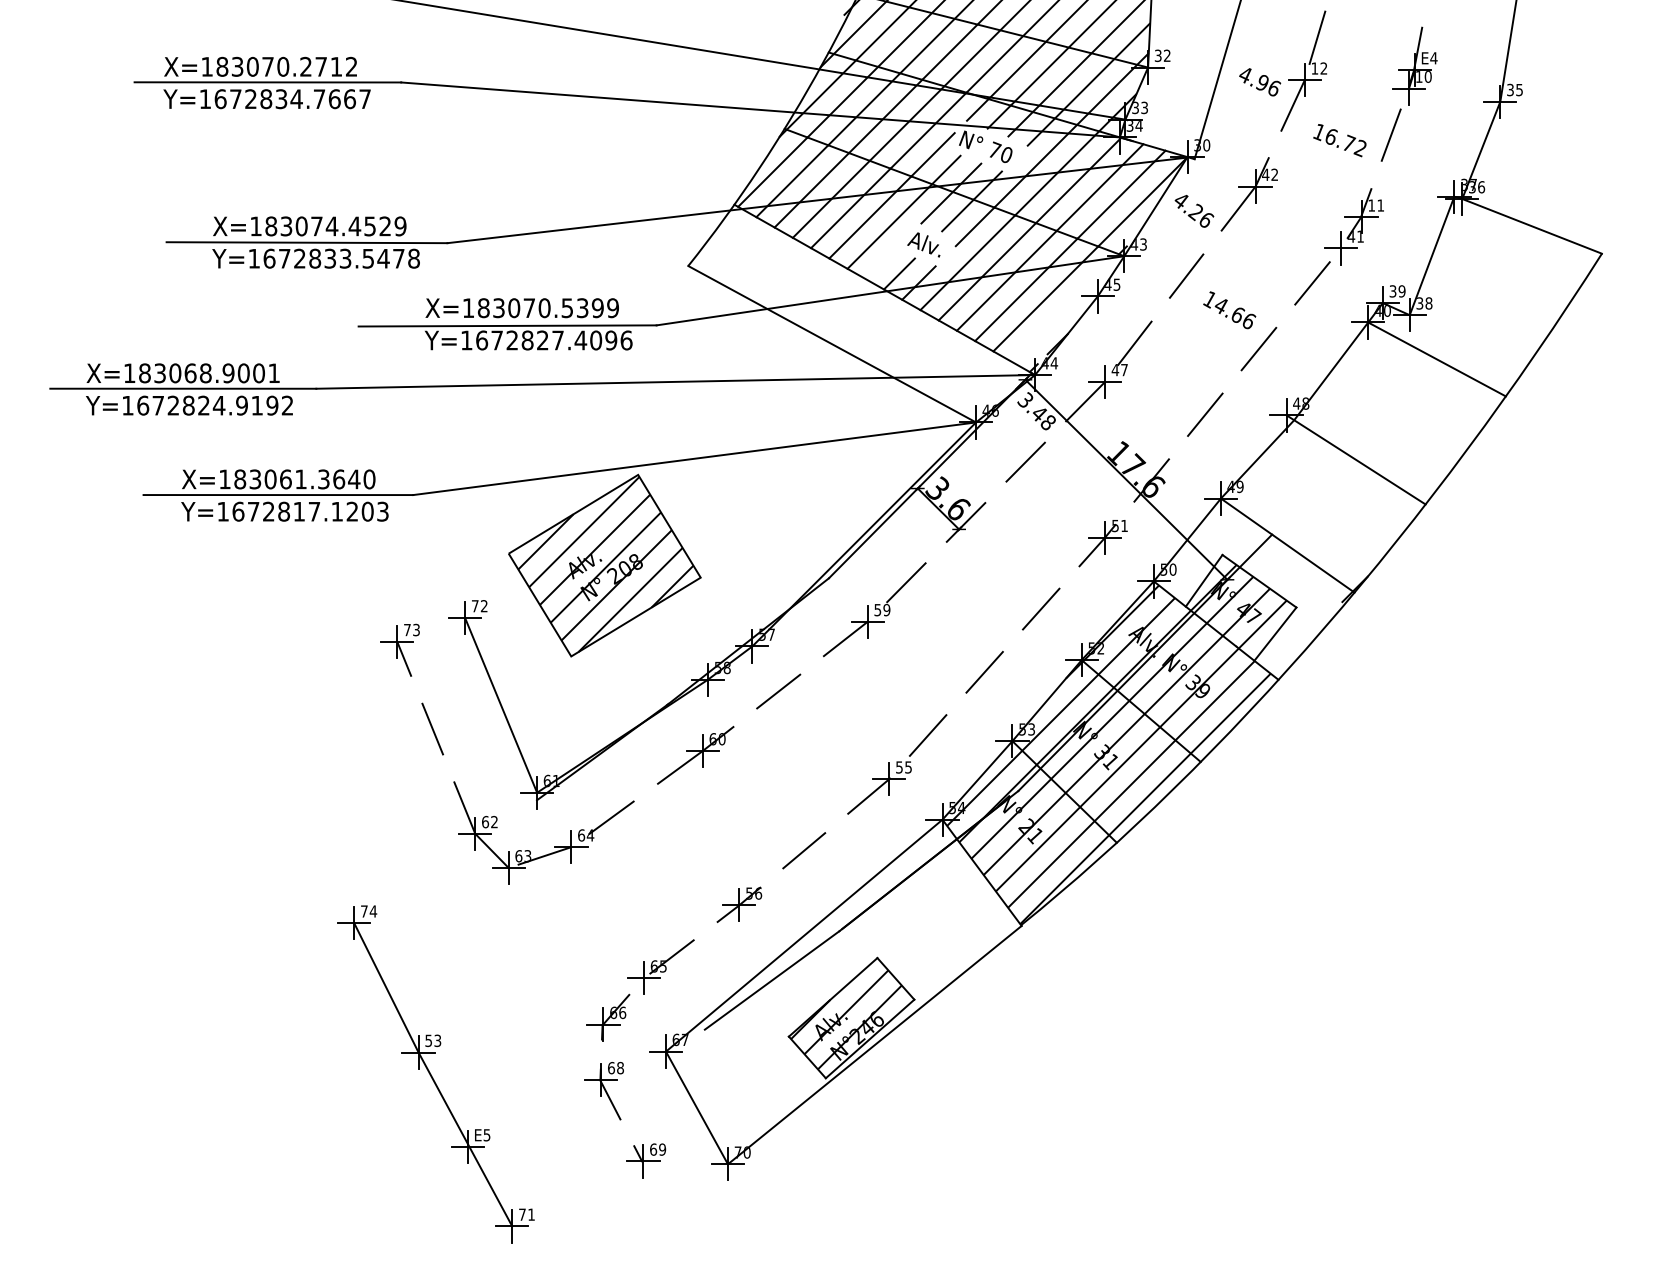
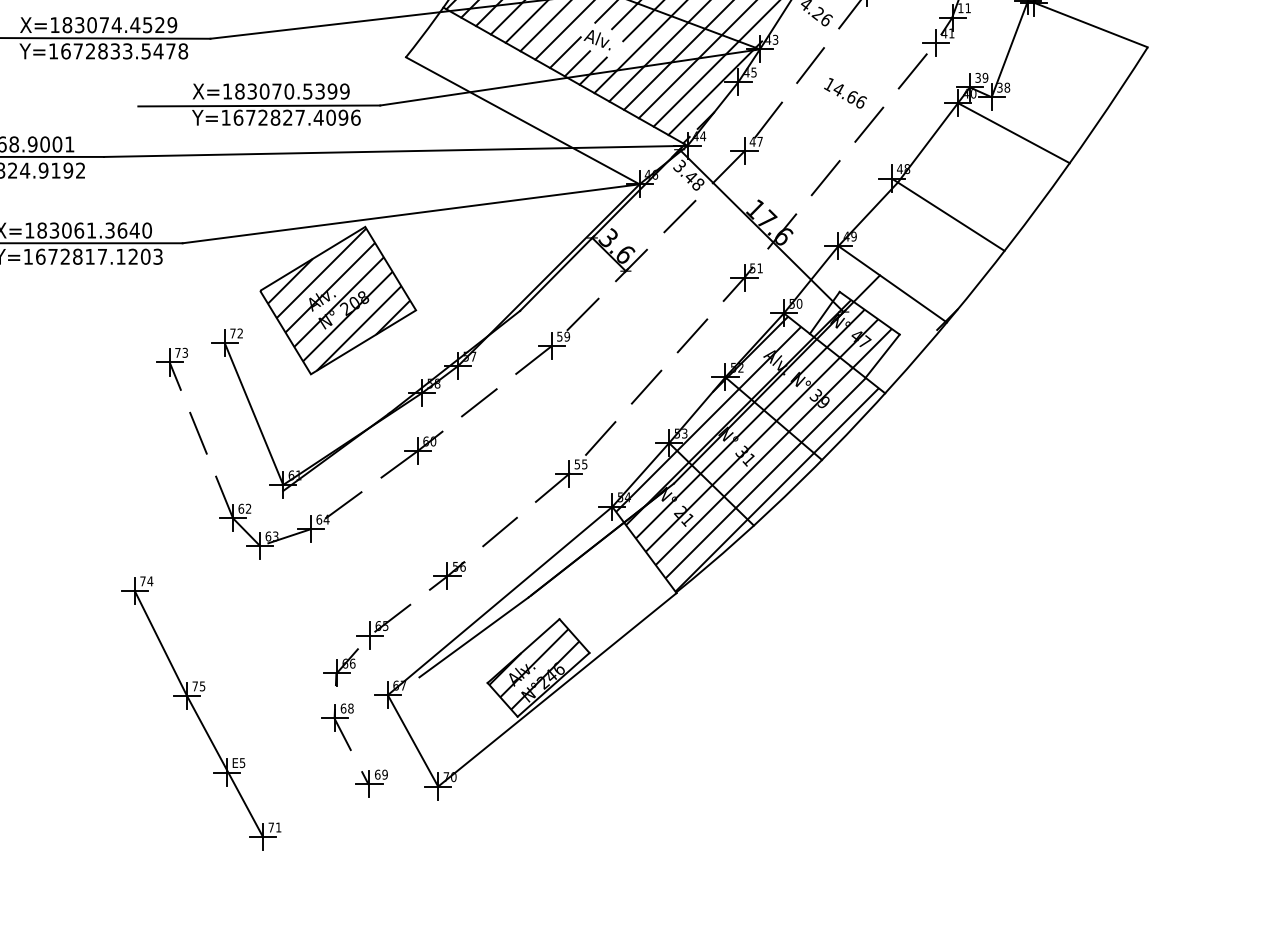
line: (884, 260) -> (565, 52), added
line: (1065, 307) -> (712, 90), added
text: (433, 1040) -> (199, 686), 53 -> 75

